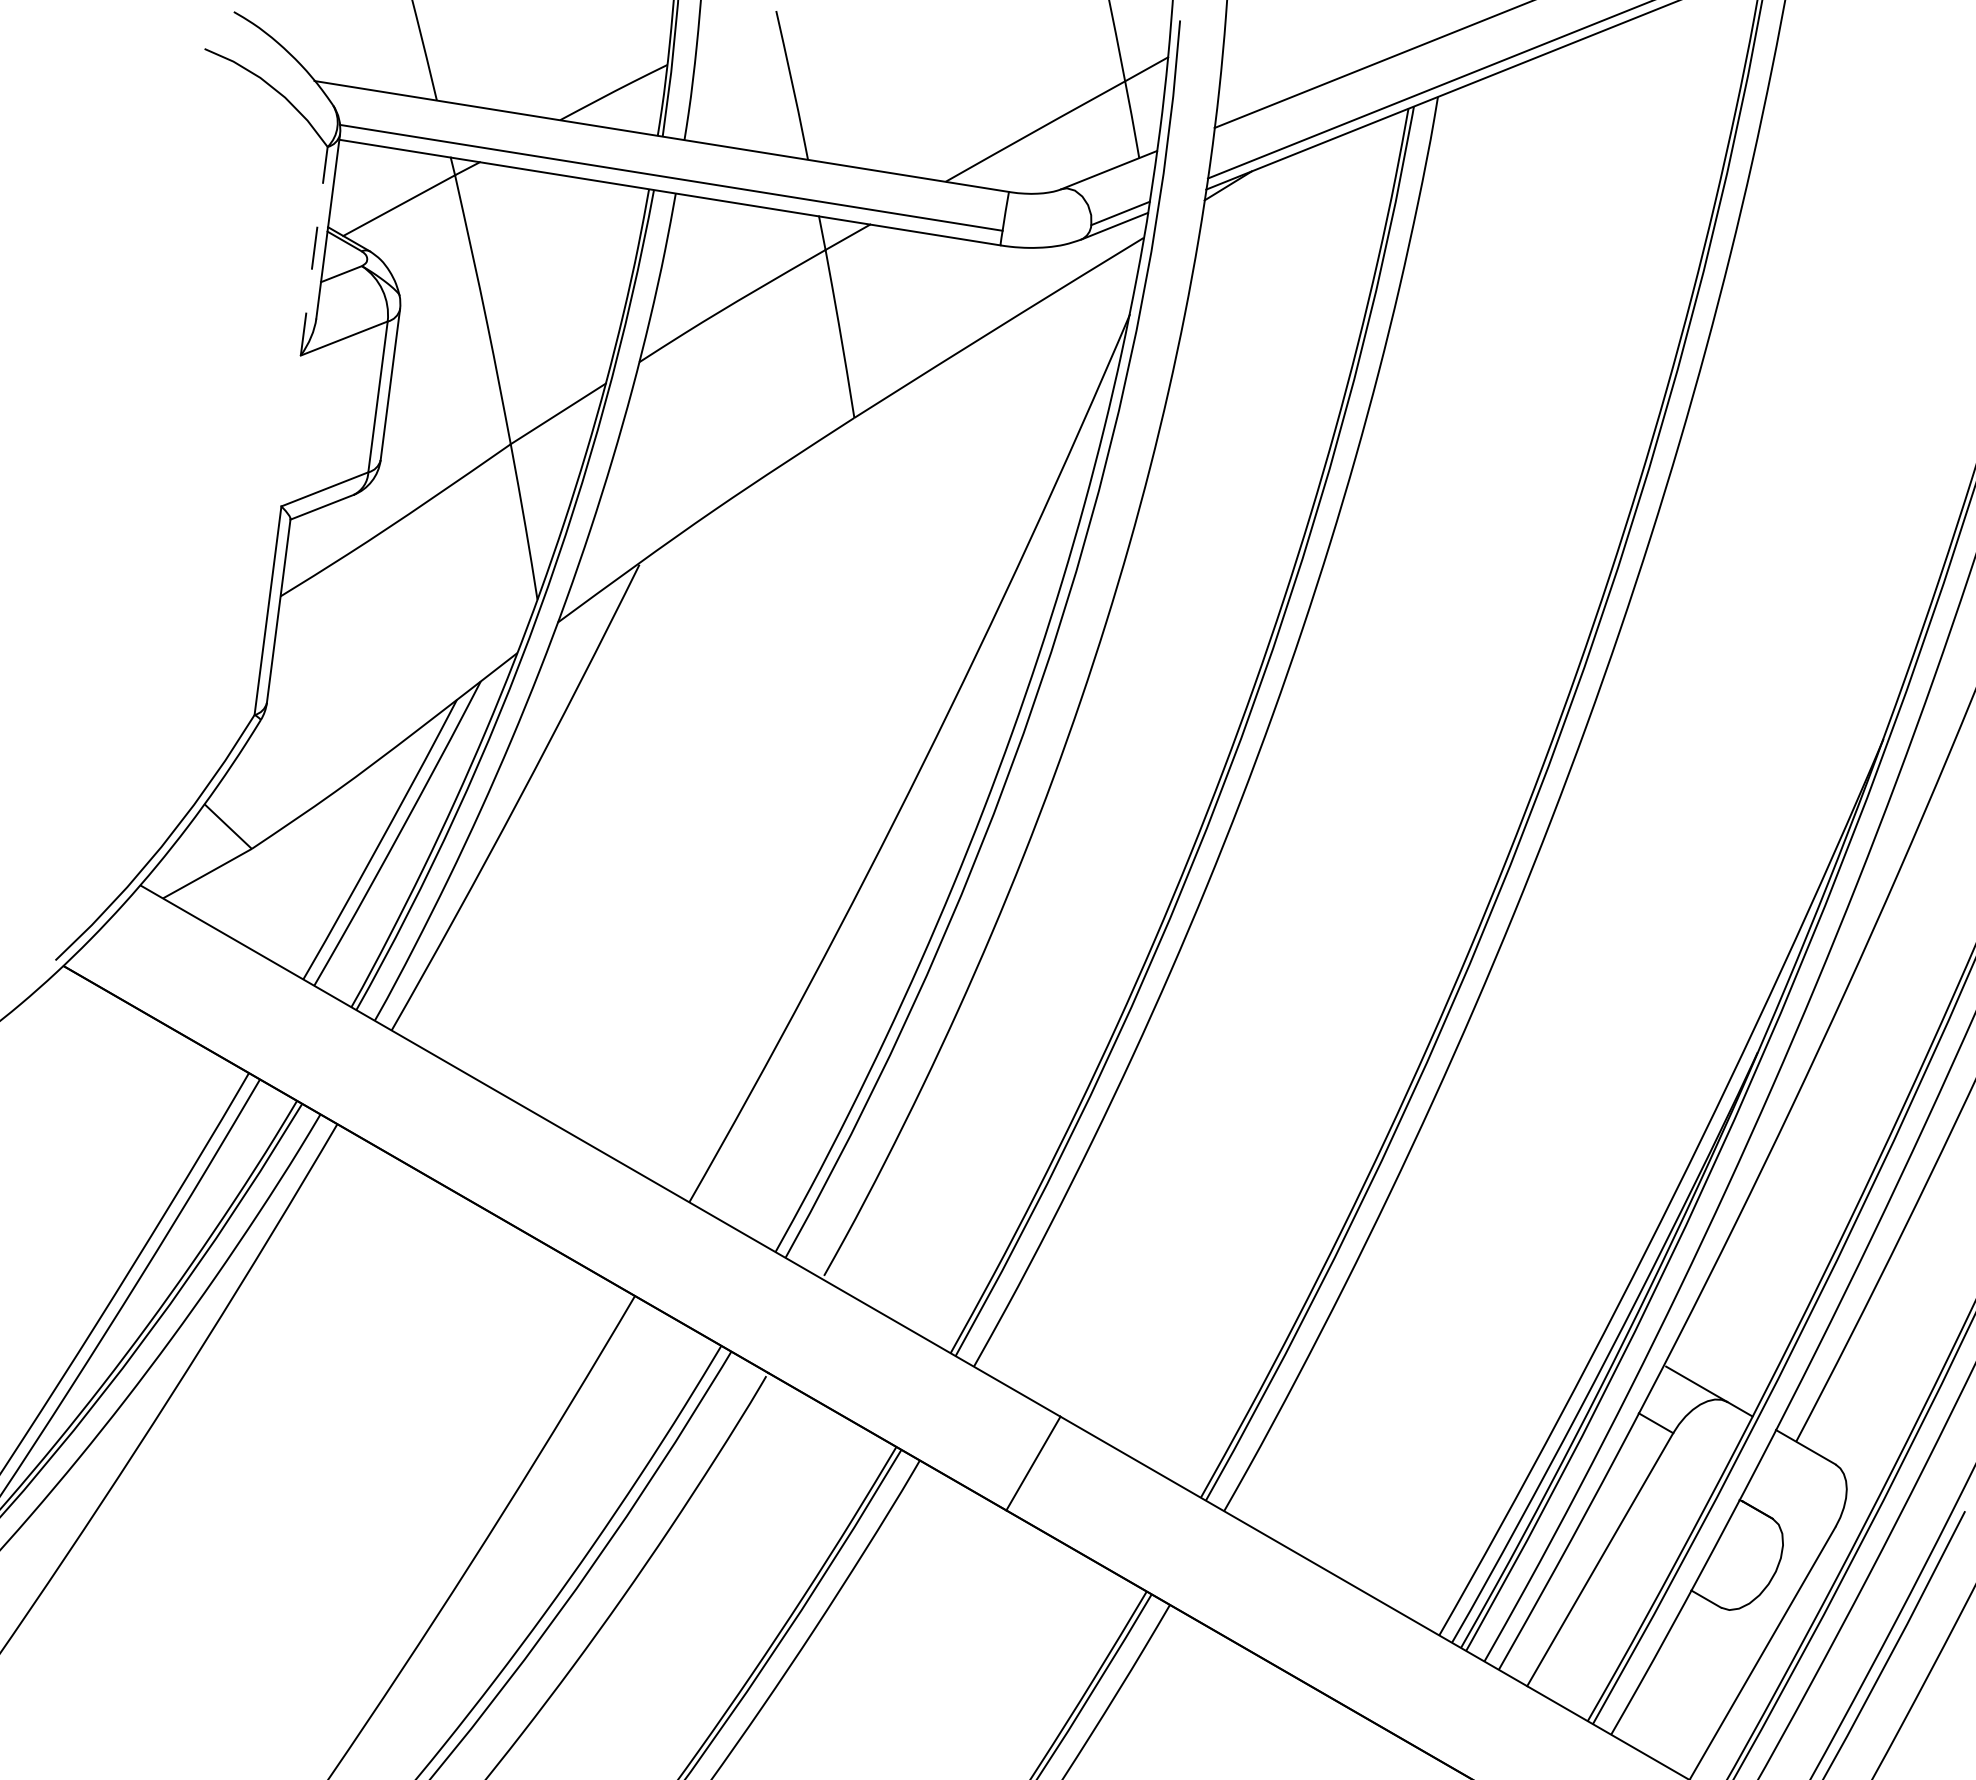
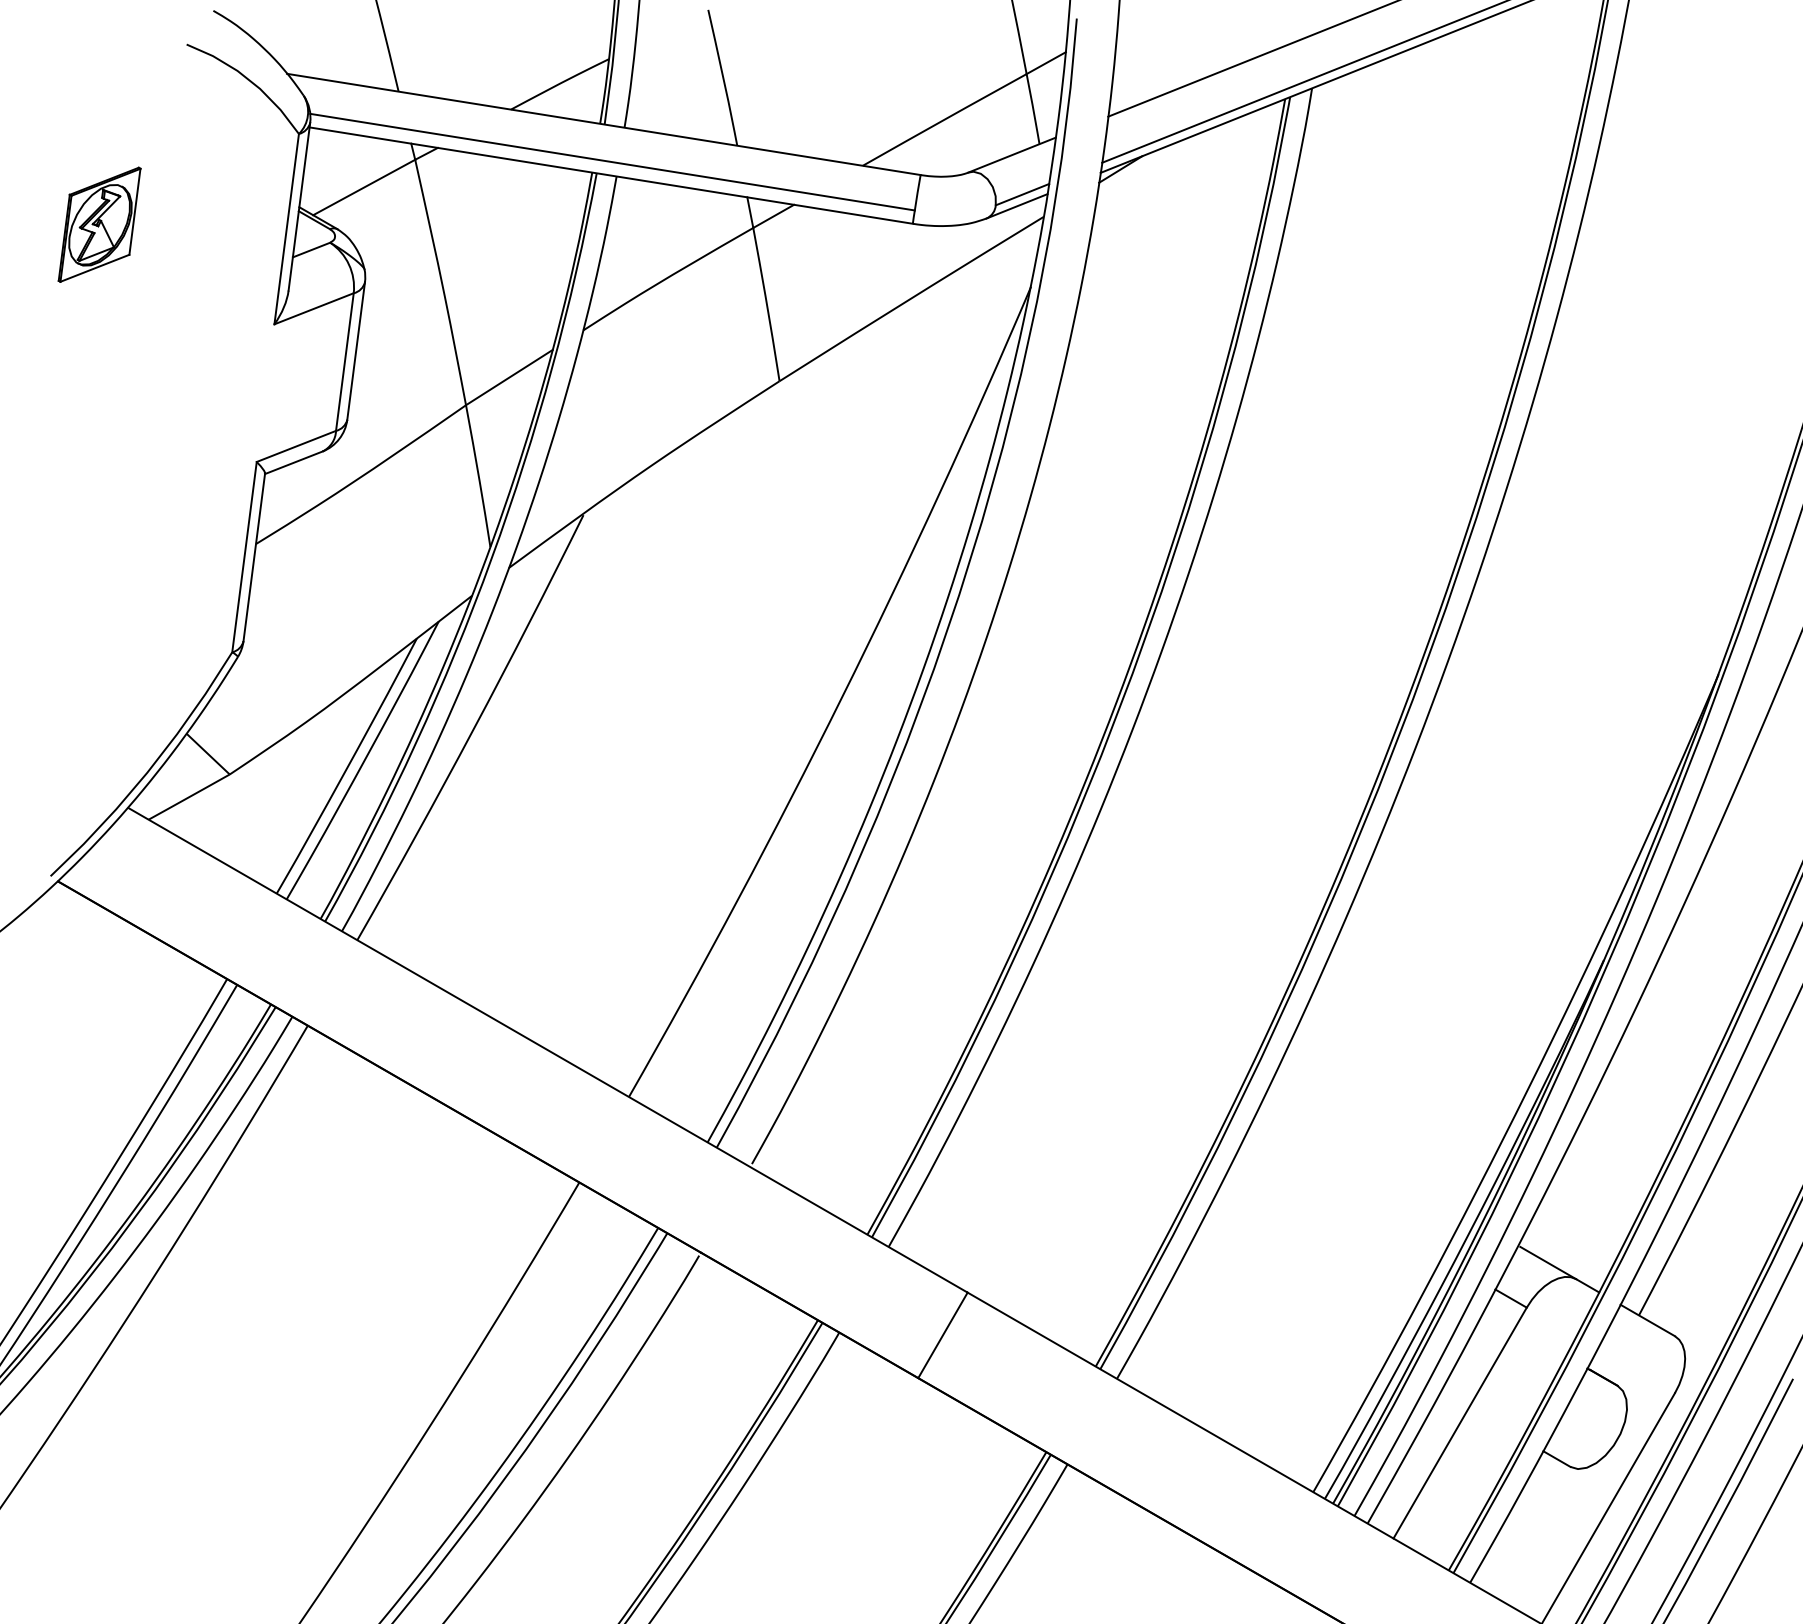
part: (109, 246) -> (99, 224), added
line: (314, 250) -> (286, 228), dashed -> solid

